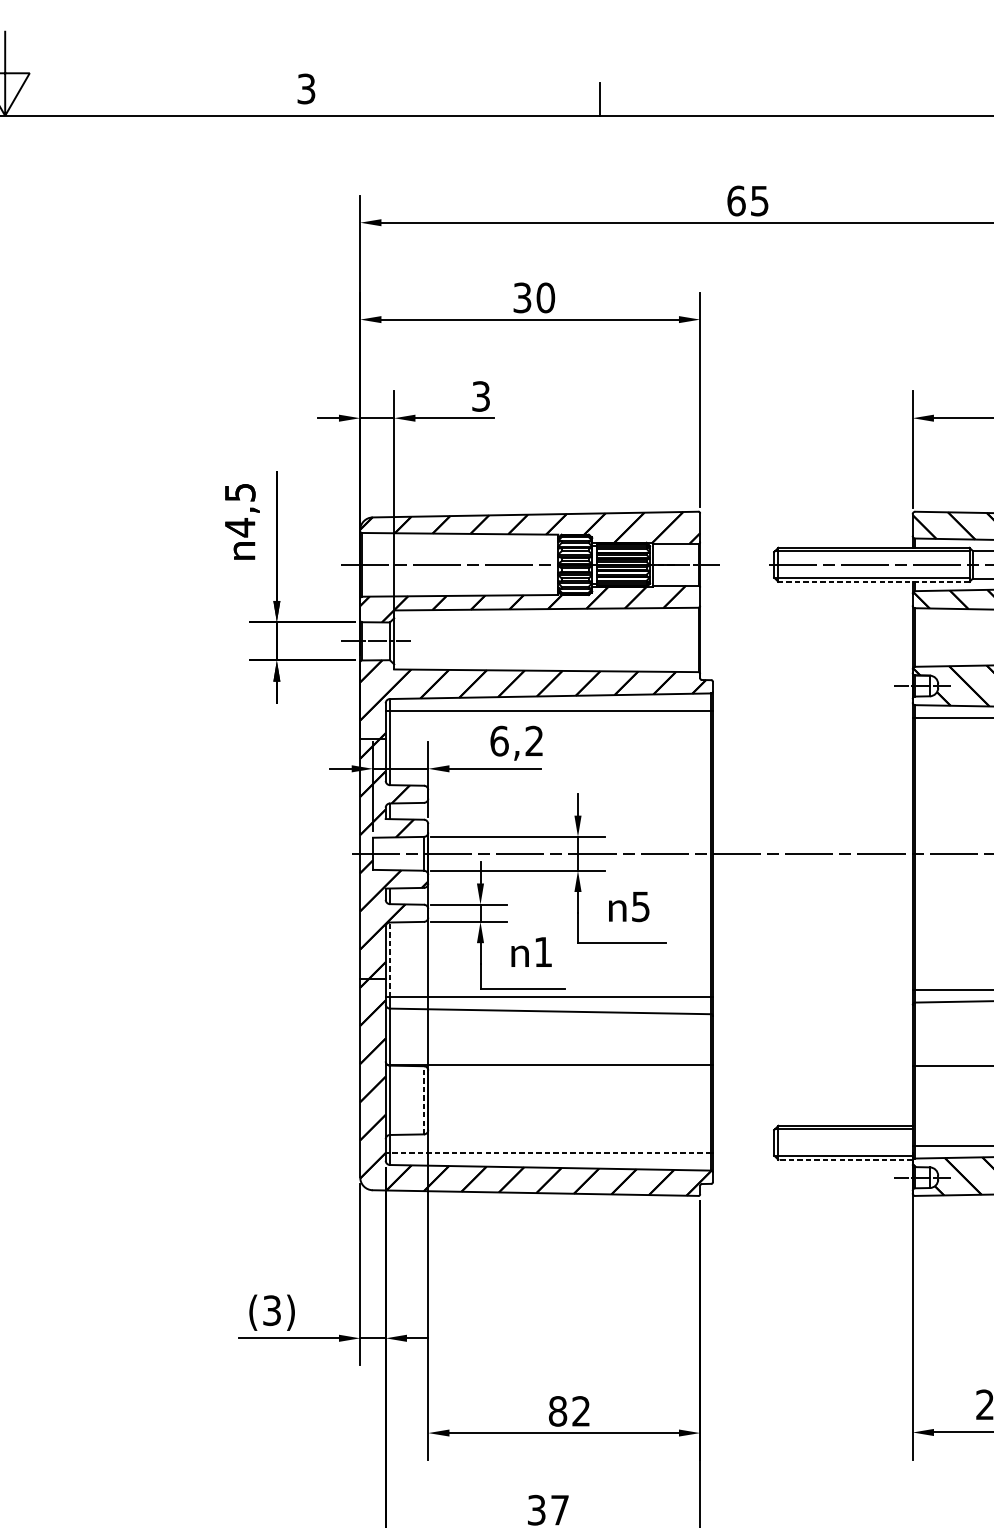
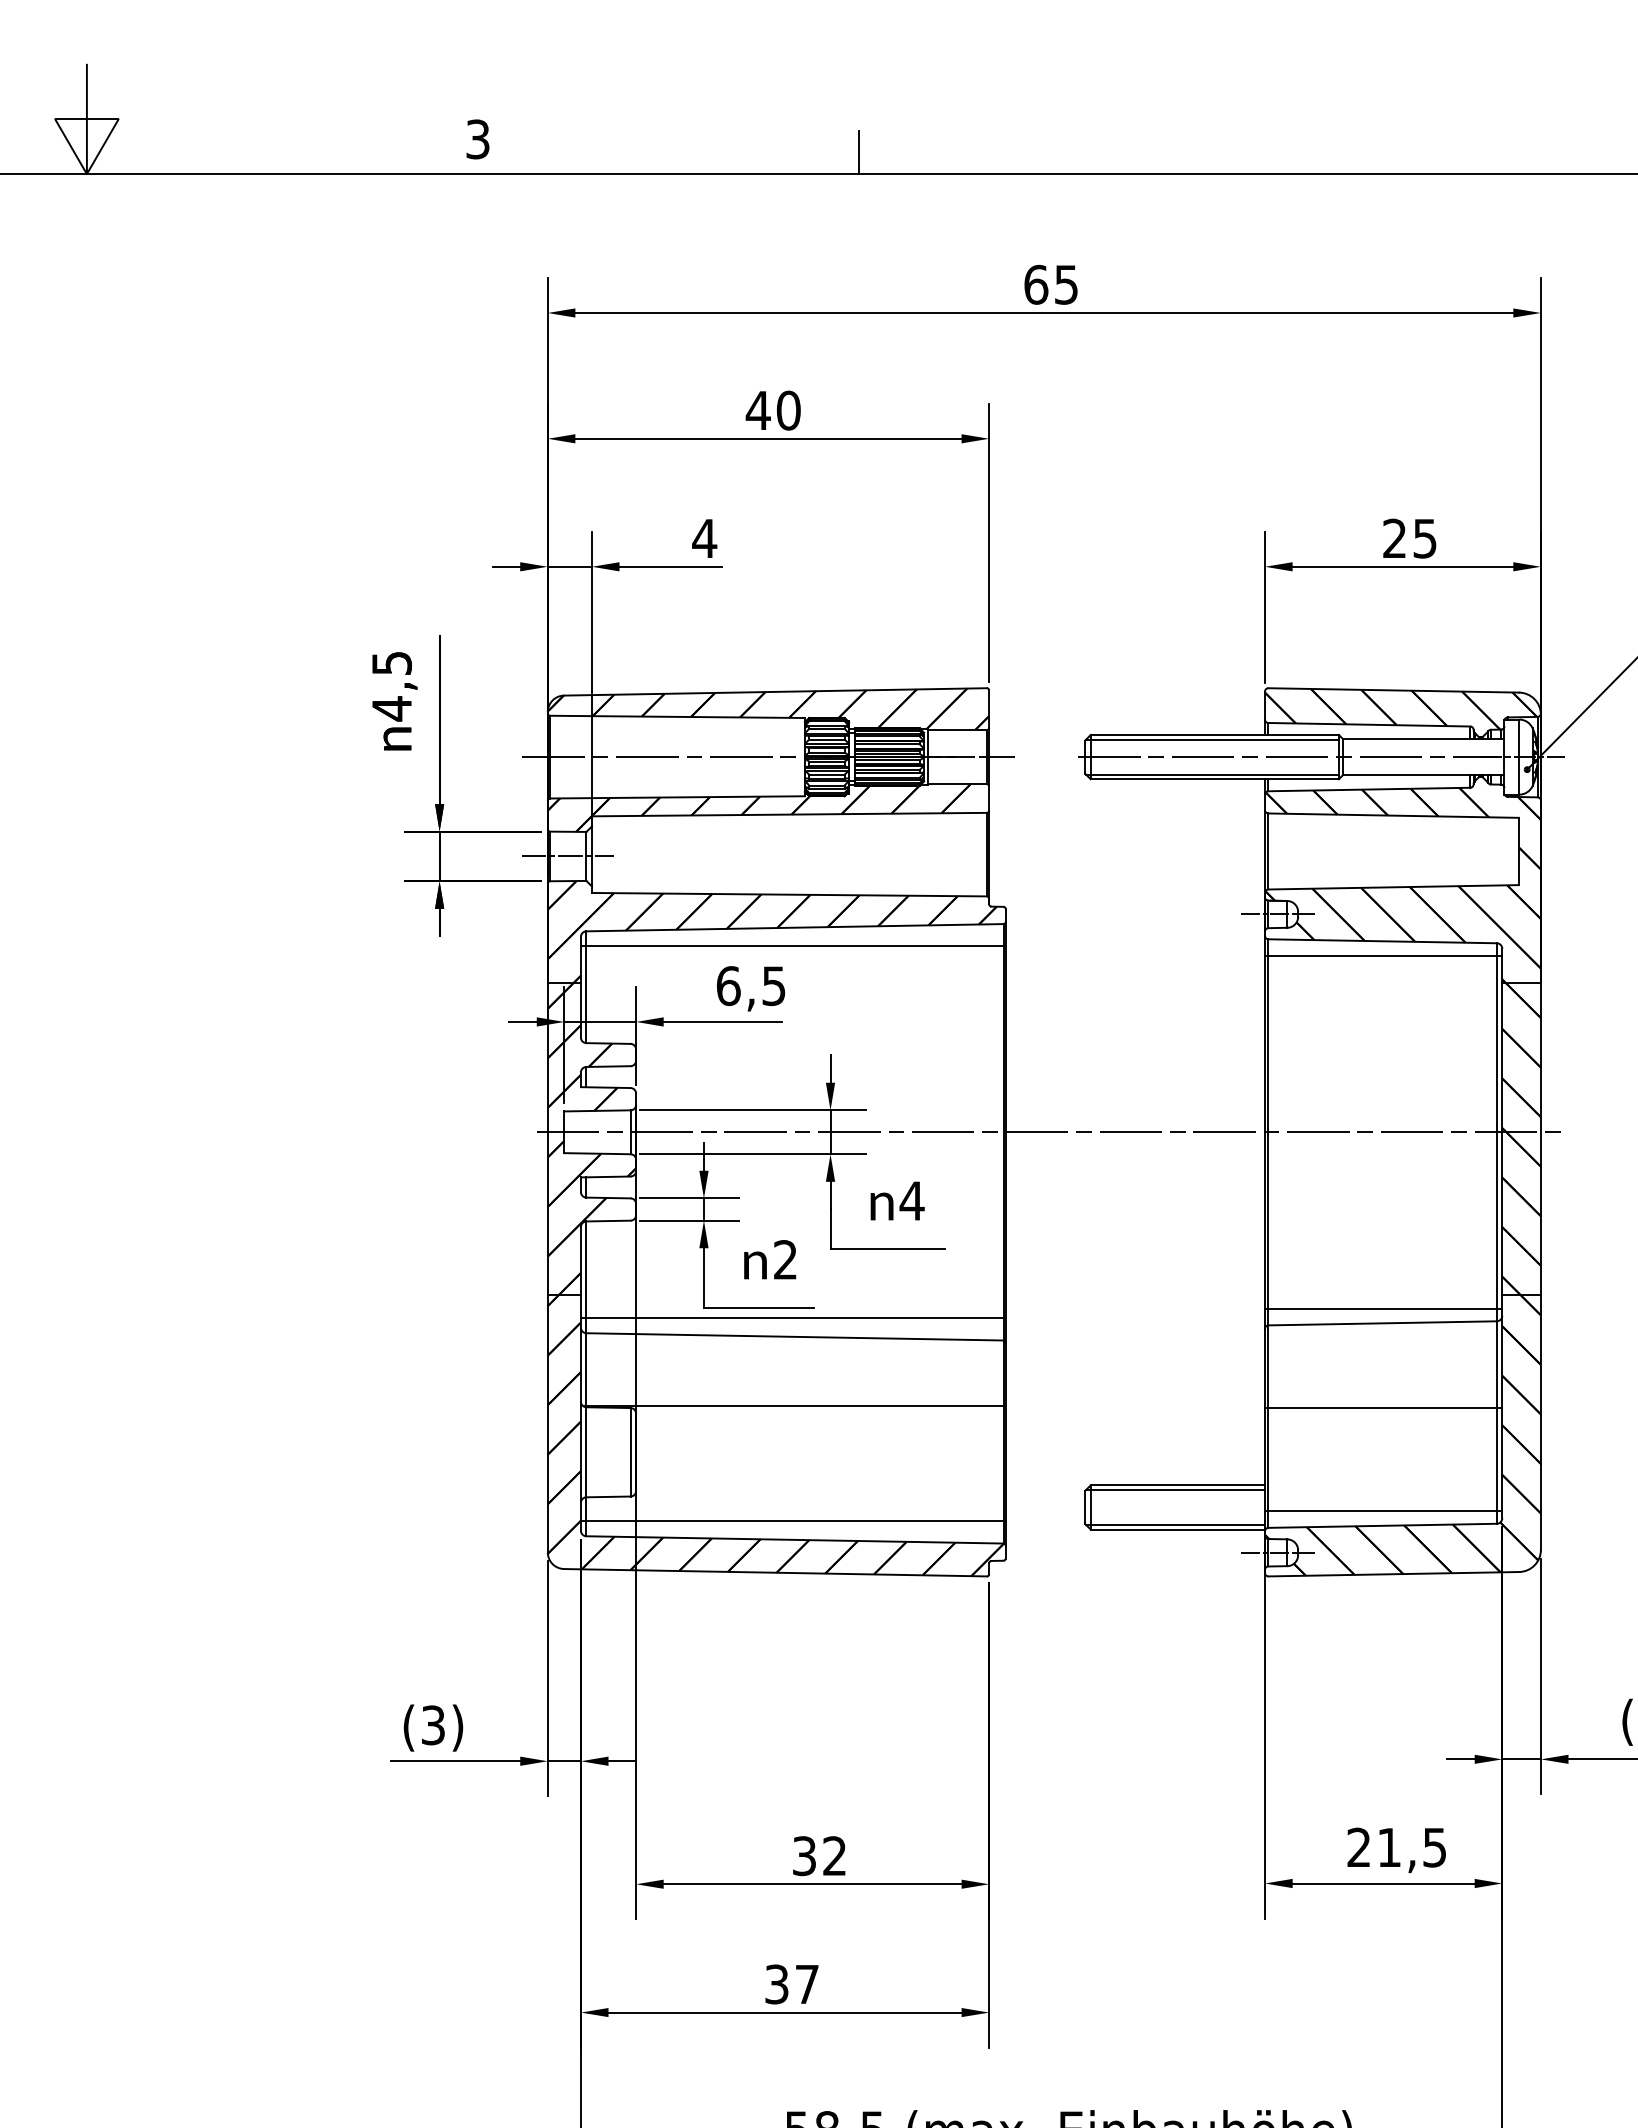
text: (521, 297) -> (757, 410), 30 -> 40
text: (480, 396) -> (704, 538), 3 -> 4
line: (873, 582) -> (1214, 779), dashed -> solid
text: (534, 741) -> (773, 986), 6,2 -> 6,5
text: (640, 906) -> (911, 1200), 5 -> 4
text: (543, 951) -> (785, 1259), 1 -> 2
line: (390, 959) -> (586, 1269), dashed -> solid
line: (423, 1099) -> (630, 1451), dashed -> solid
line: (550, 1153) -> (794, 1521), dashed -> solid
line: (845, 1159) -> (1177, 1529), dashed -> solid
text: (557, 1411) -> (804, 1856), 82 -> 32

